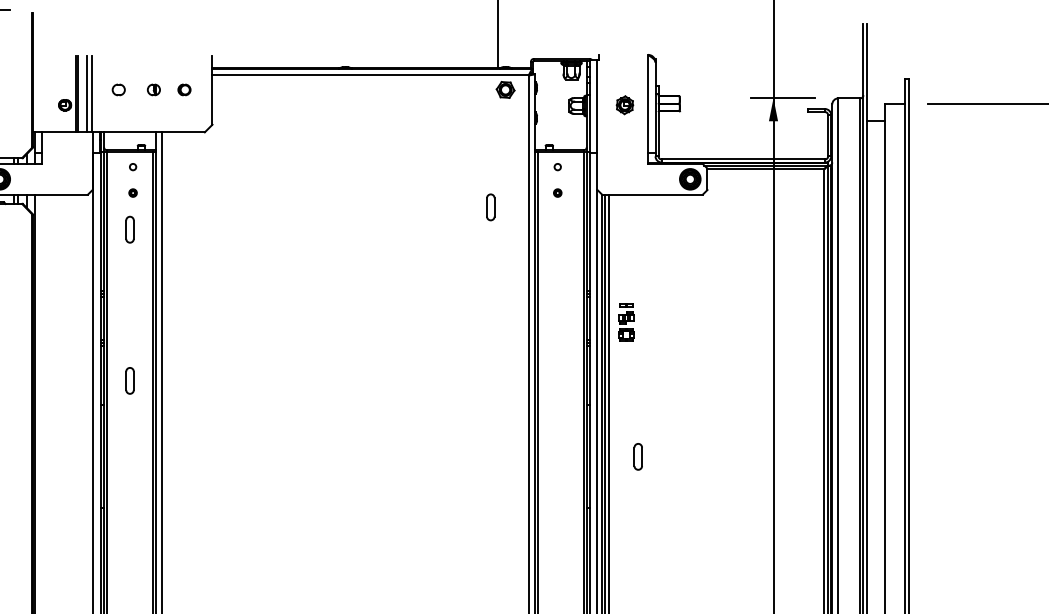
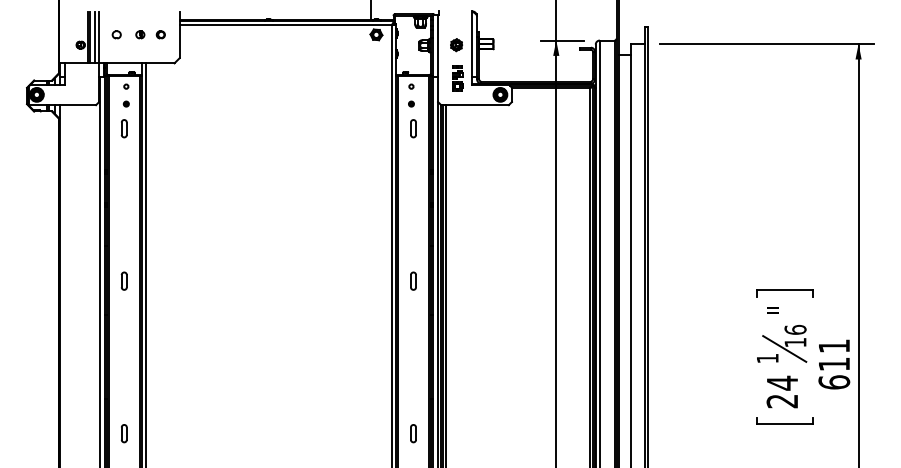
part: (490, 207) -> (413, 128), moved
part: (626, 323) -> (457, 78), moved
part: (128, 379) -> (123, 280), moved
part: (638, 455) -> (413, 280), moved

